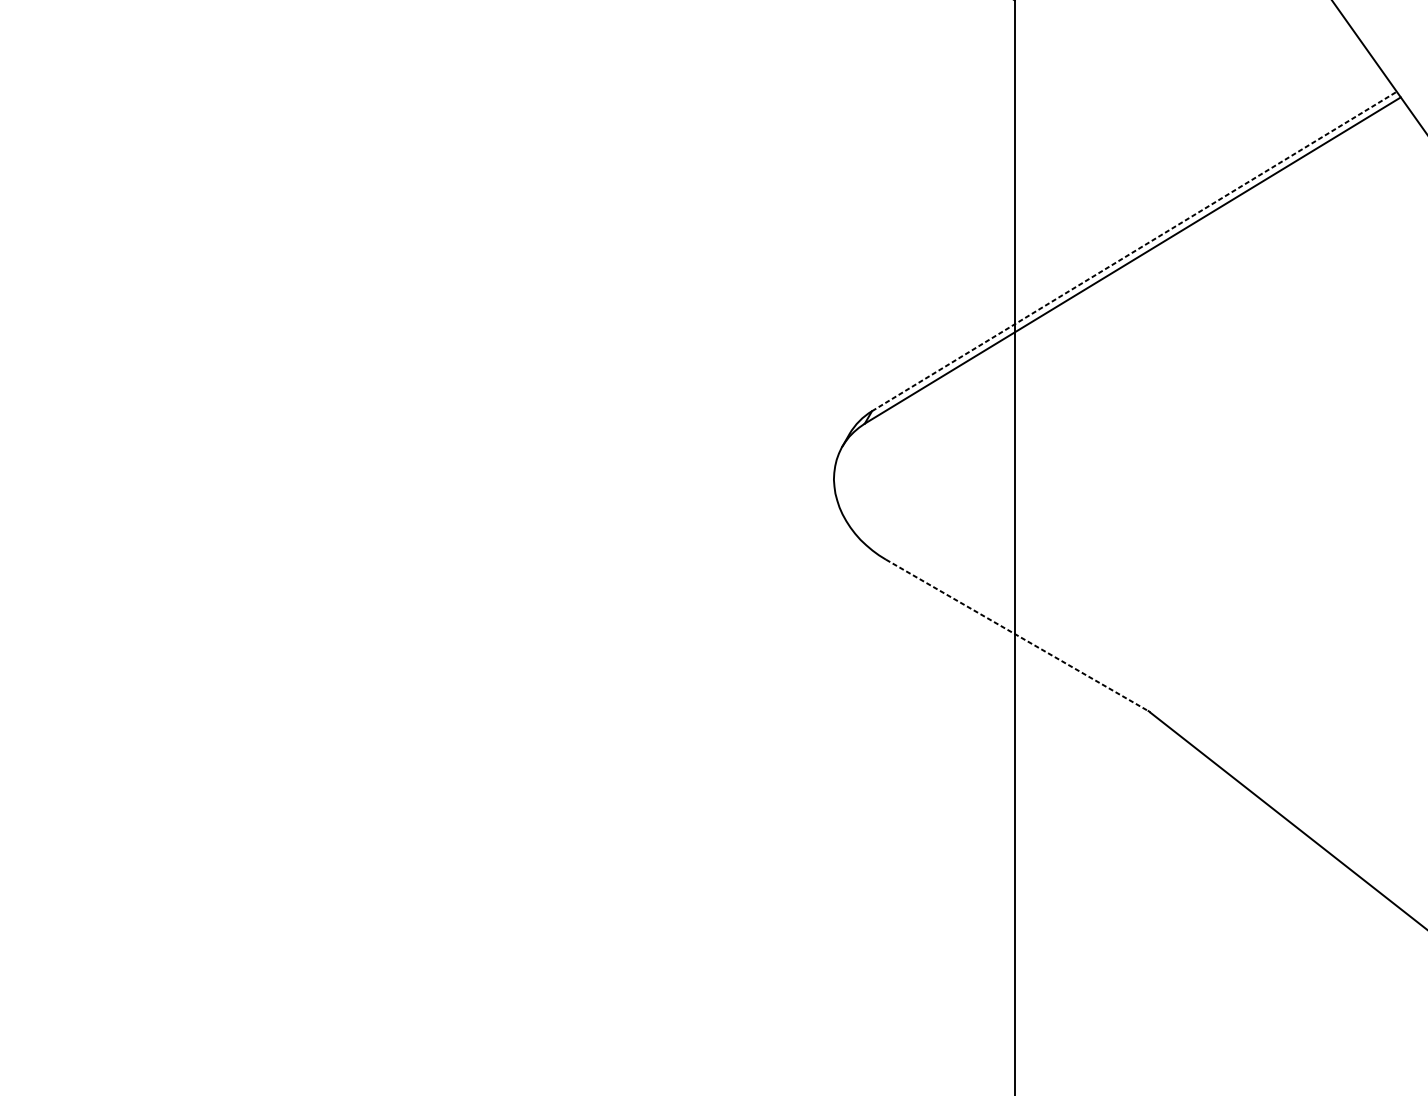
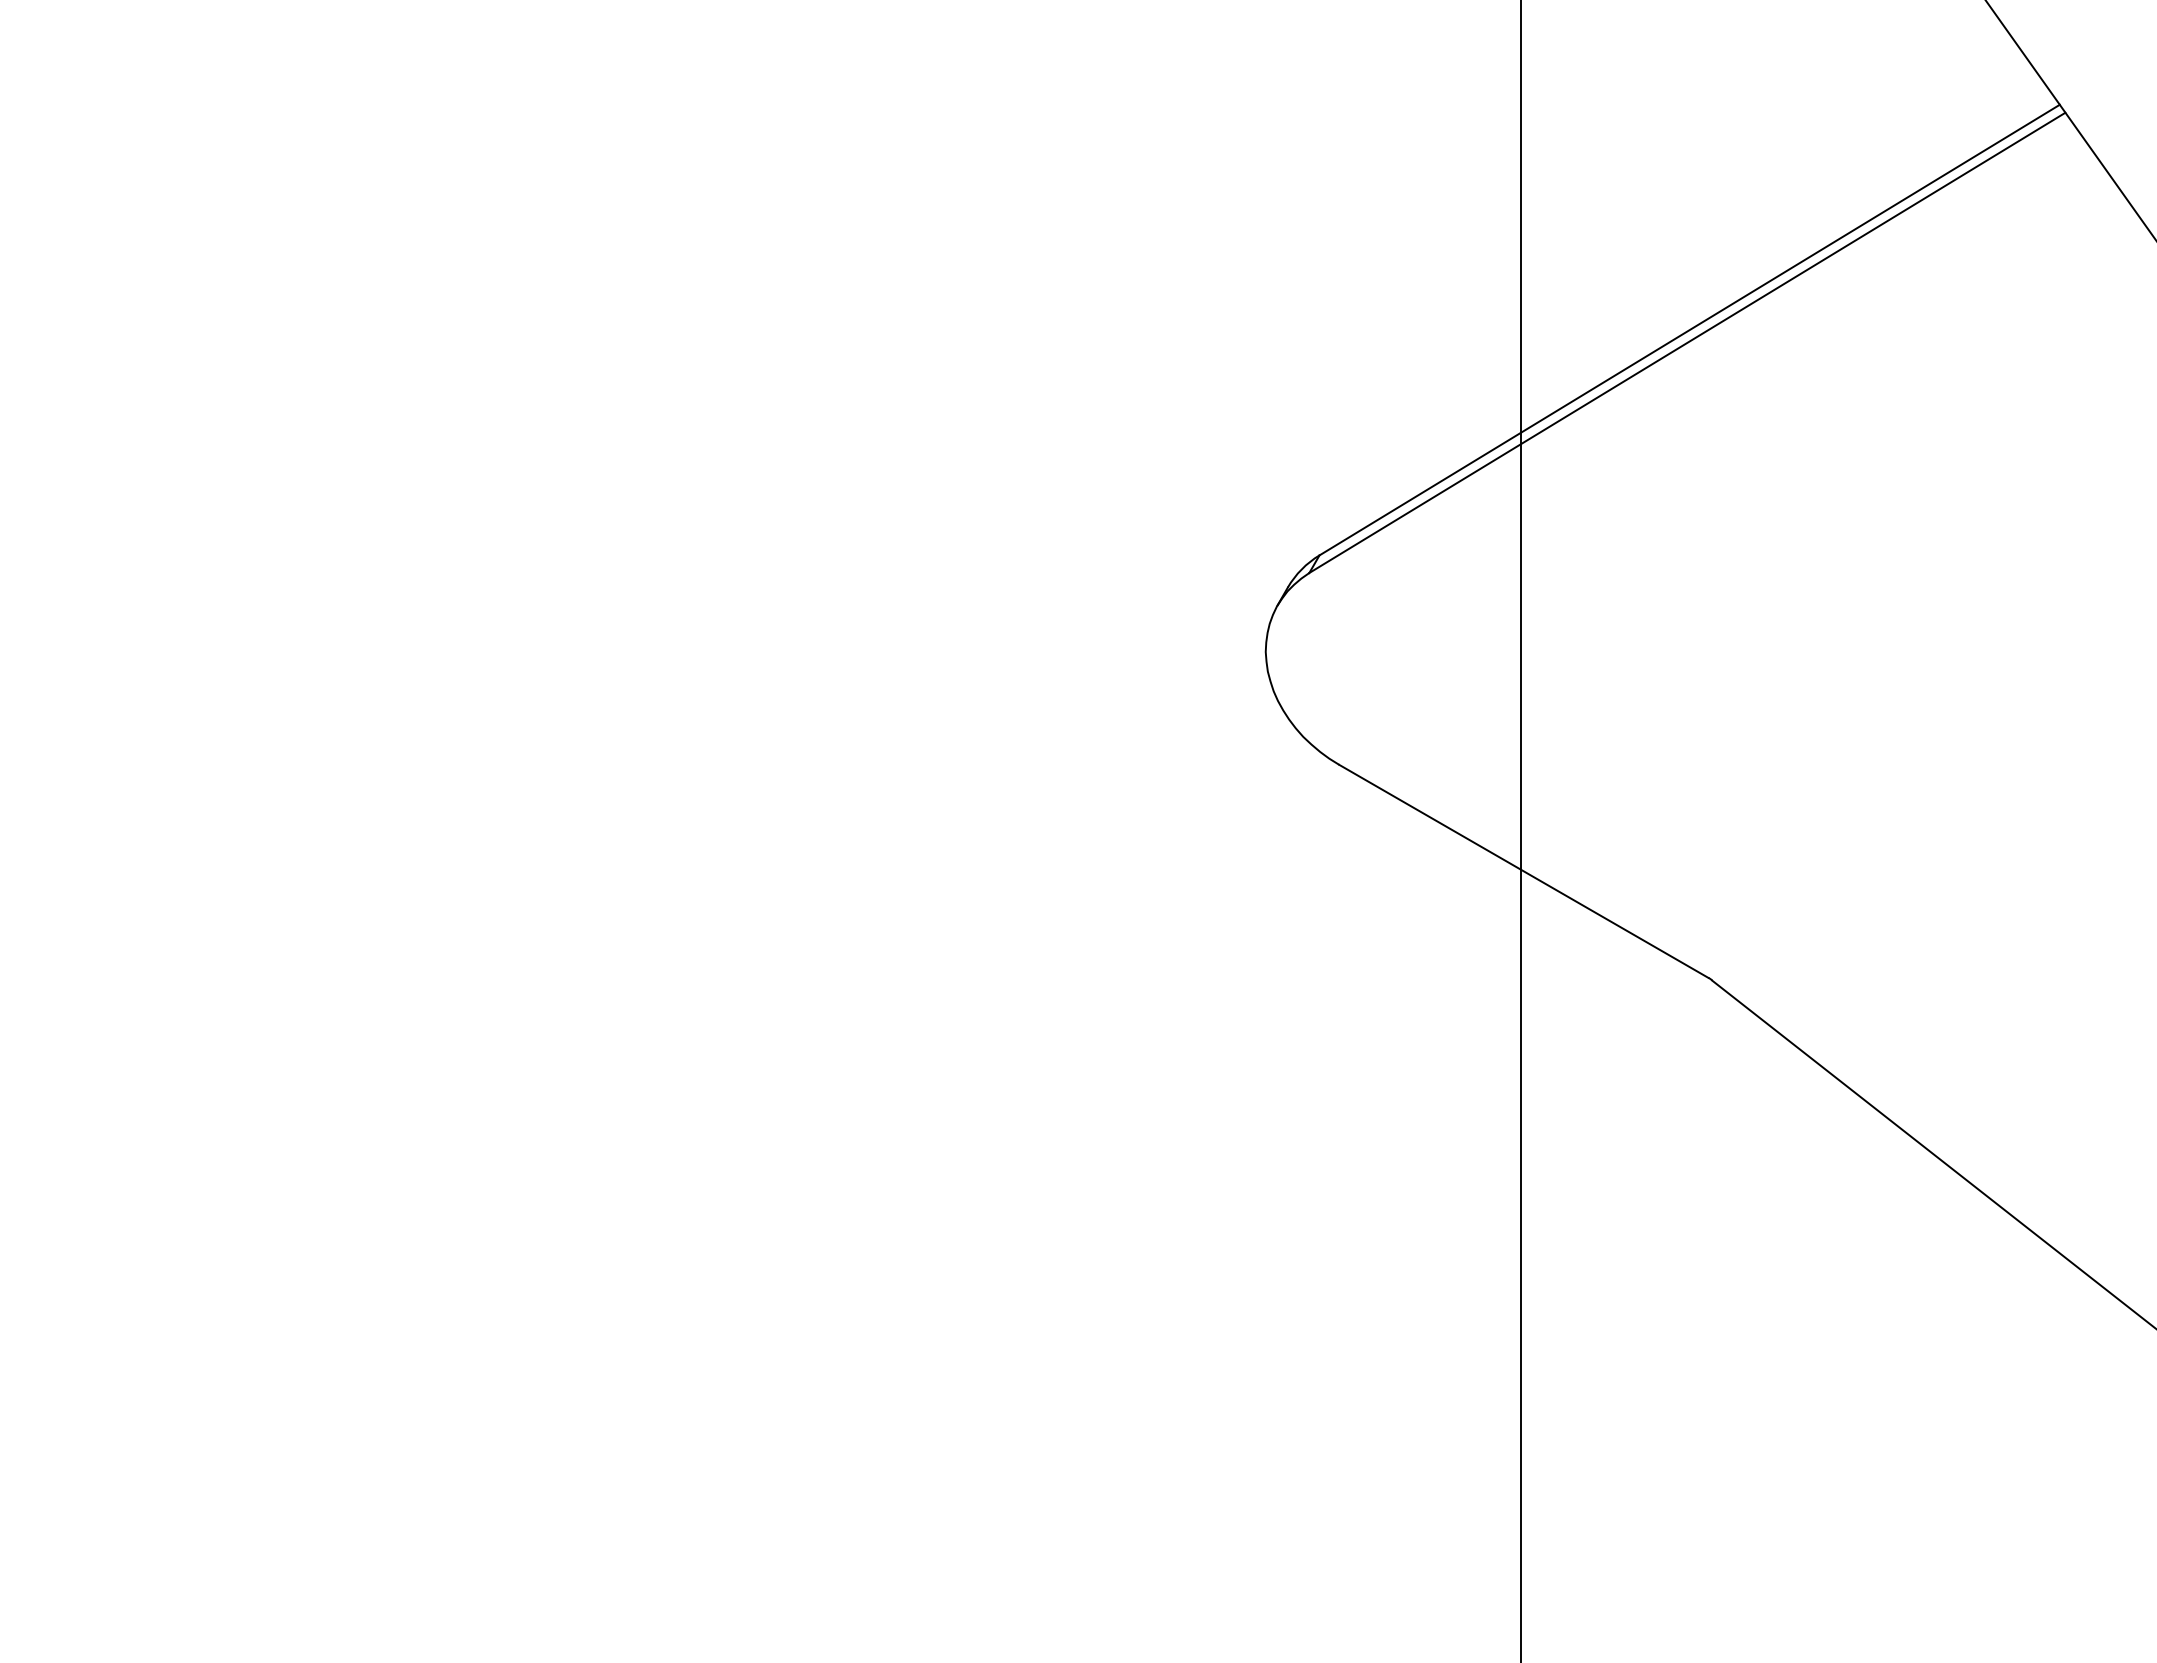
line: (1135, 251) -> (1690, 329), dashed -> solid
line: (1017, 635) -> (1524, 871), dashed -> solid

